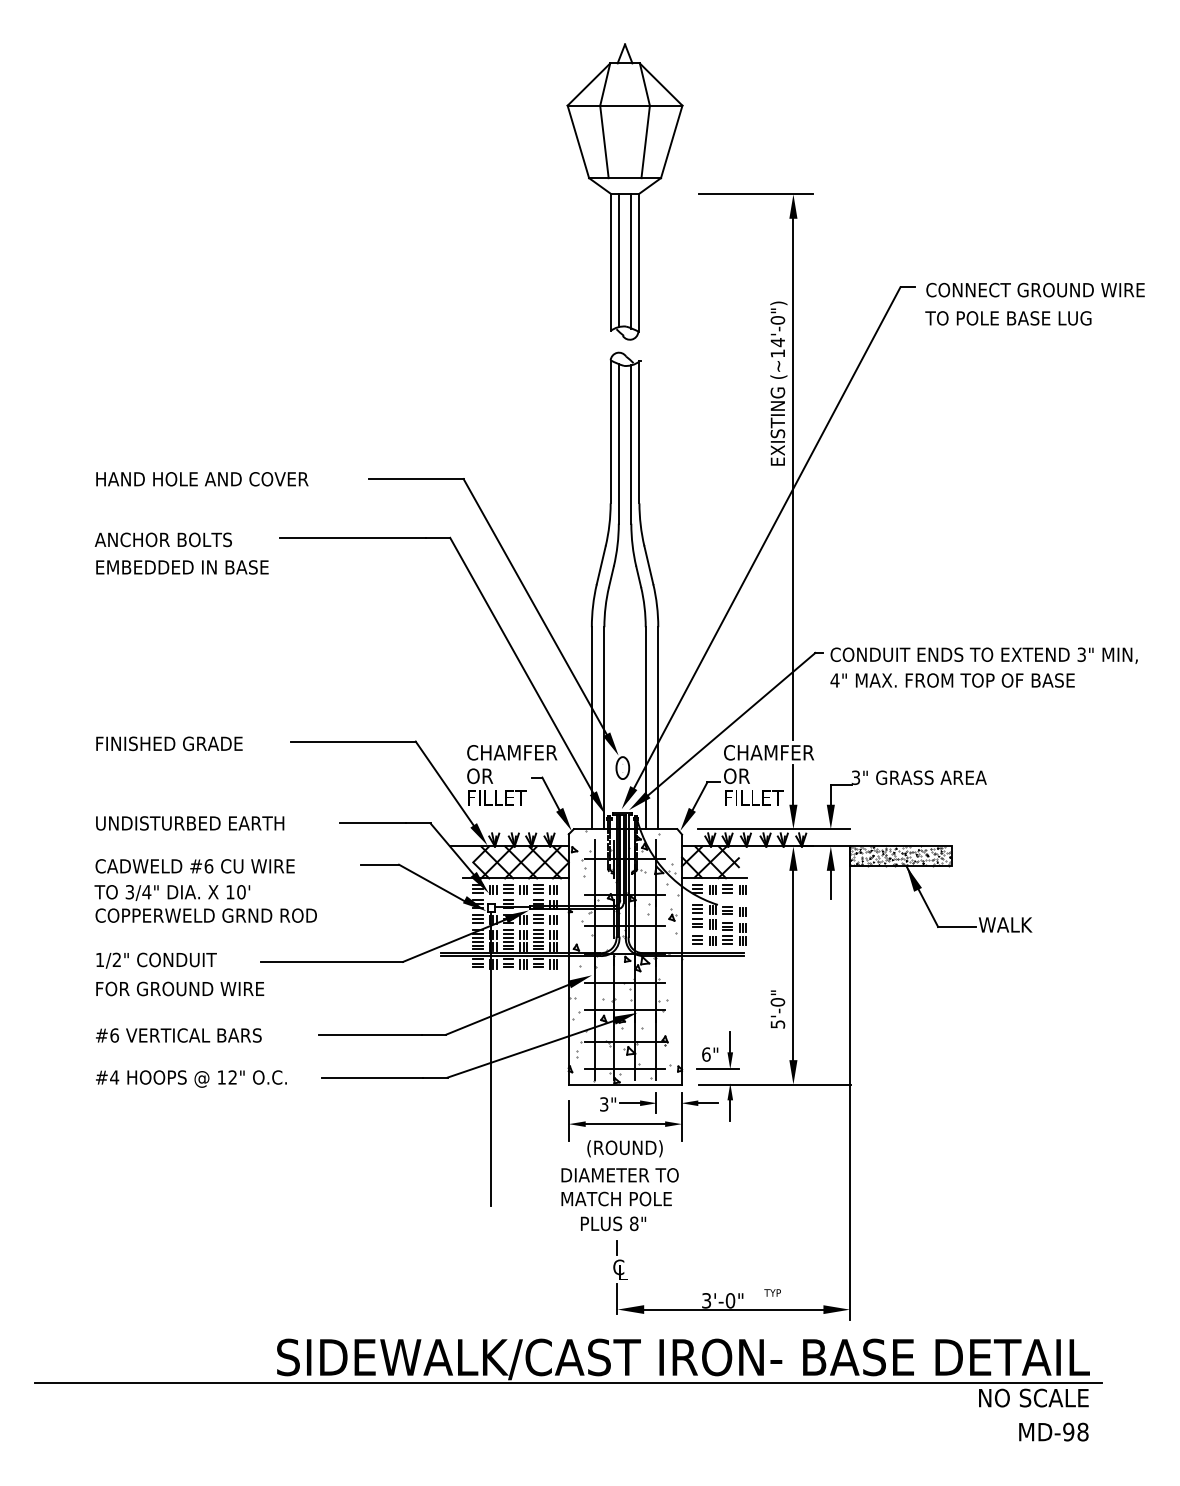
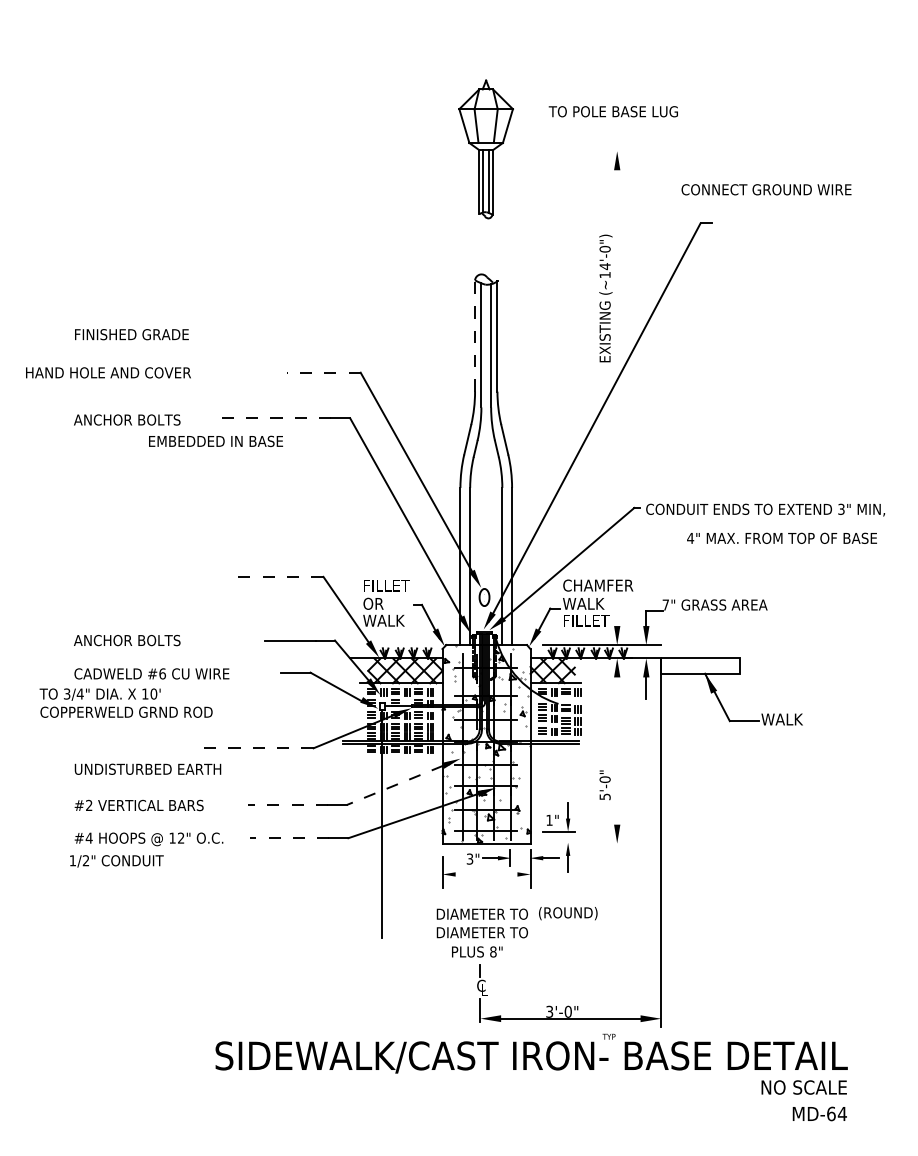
part: (624, 192) -> (485, 149), size x0.6
line: (755, 194) -> (587, 151), removed
text: (1035, 289) -> (766, 189), moved
text: (1007, 318) -> (612, 111), moved
line: (611, 431) -> (475, 335), solid -> dashed
text: (202, 478) -> (108, 372), moved
line: (415, 478) -> (323, 372), solid -> dashed
line: (793, 478) -> (617, 372), removed
line: (352, 537) -> (274, 418), solid -> dashed
text: (181, 566) -> (215, 440), moved
text: (951, 679) -> (781, 537), moved
line: (352, 741) -> (274, 576), solid -> dashed
text: (168, 743) -> (131, 334), moved
text: (512, 752) -> (398, 585), CHAMFER -> FILLET
text: (750, 775) -> (583, 603), OR -> WALK
text: (855, 777) -> (665, 604), 3" -> 7"
line: (793, 784) -> (617, 610), removed
text: (496, 797) -> (386, 620), FILLET -> WALK
text: (189, 823) -> (147, 640), UNDISTURBED EARTH -> ANCHOR BOLTS
hatch: (900, 855) -> (700, 665), removed
text: (204, 903) -> (125, 702), moved
text: (156, 960) -> (116, 861), moved
line: (330, 962) -> (257, 748), solid -> dashed
line: (793, 964) -> (617, 750), removed
text: (189, 987) -> (147, 768), FOR GROUND WIRE -> UNDISTURBED EARTH
line: (508, 1009) -> (395, 785), solid -> dashed
line: (370, 1034) -> (288, 804), solid -> dashed
text: (114, 1035) -> (89, 805), #6 -> #2
text: (706, 1053) -> (549, 819), 6" -> 1"
line: (372, 1077) -> (289, 838), solid -> dashed
line: (774, 1084) -> (602, 843), removed
line: (625, 1124) -> (486, 874), removed
text: (625, 1148) -> (568, 913), moved
text: (621, 1198) -> (483, 932), MATCH POLE -> DIAMETER TO
text: (771, 1292) -> (608, 1036), moved
line: (568, 1383) -> (442, 1076), removed
text: (1075, 1431) -> (836, 1113), MD-98 -> MD-64

